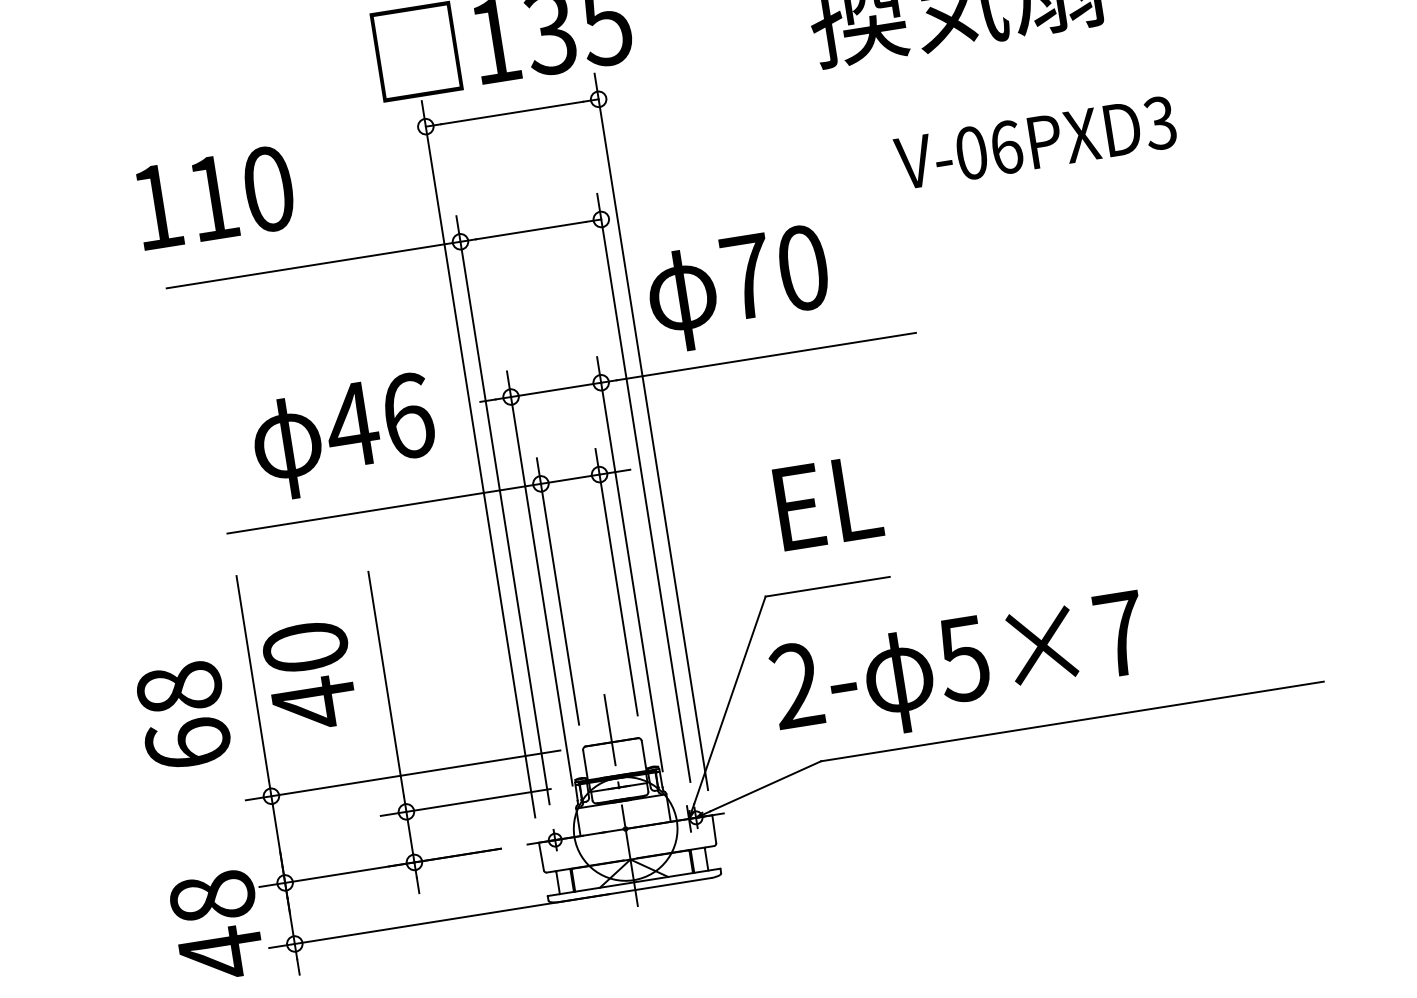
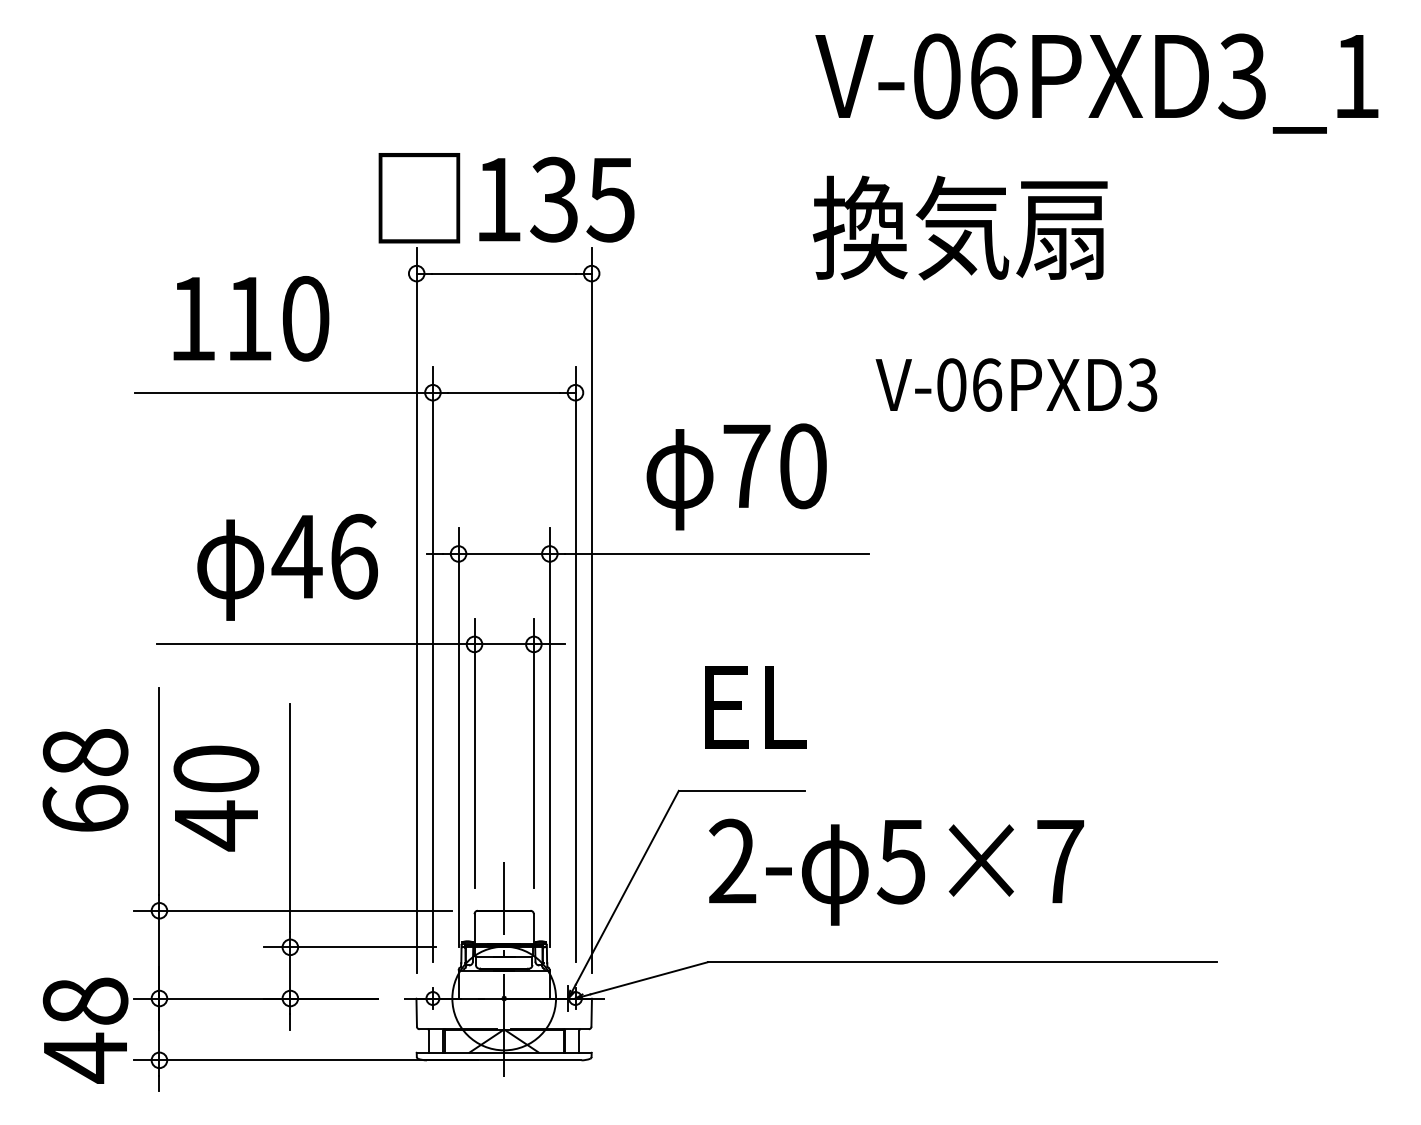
text: (215, 197) -> (251, 318), moved
text: (738, 288) -> (736, 476), moved
text: (960, 669) -> (896, 871), moved
text: (183, 715) -> (85, 780), moved

